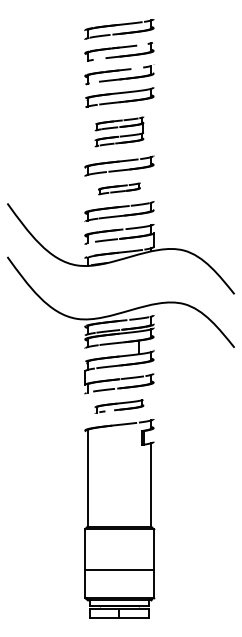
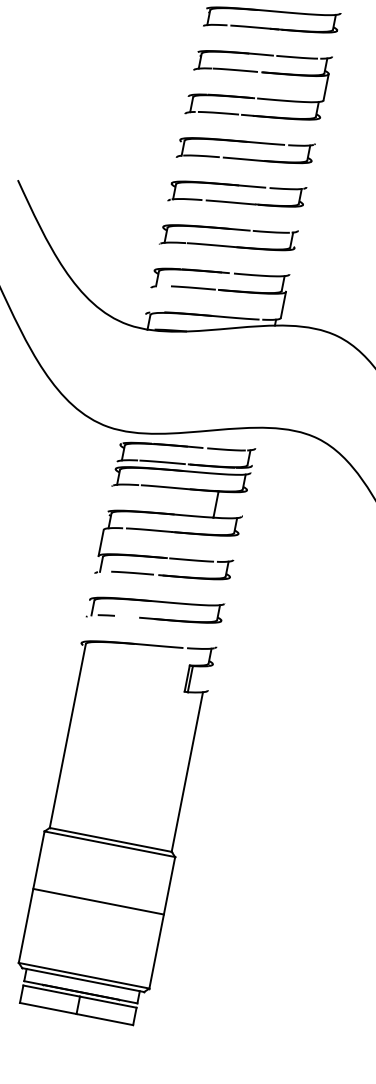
part: (119, 131) -> (259, 84), size x1.43
part: (119, 188) -> (237, 193), size x1.67
part: (119, 406) -> (155, 610), size x1.43
line: (119, 570) -> (98, 902), moved

